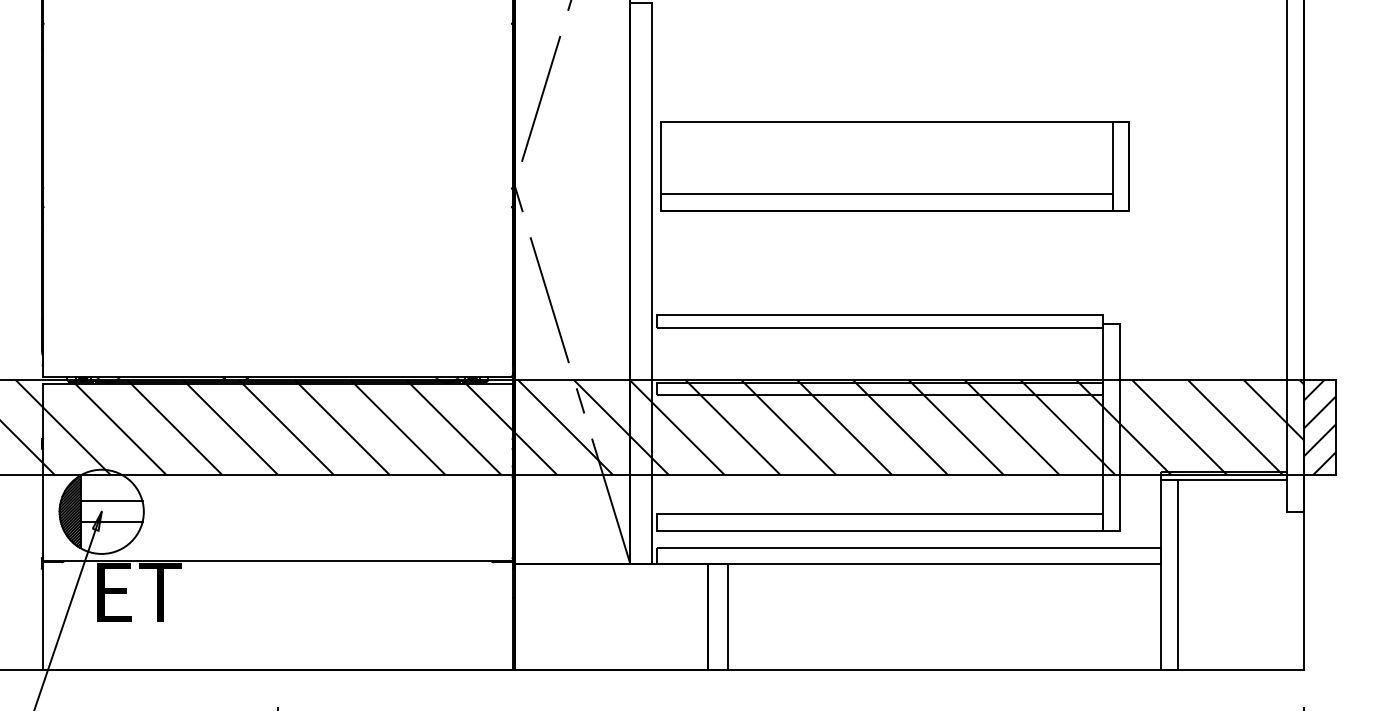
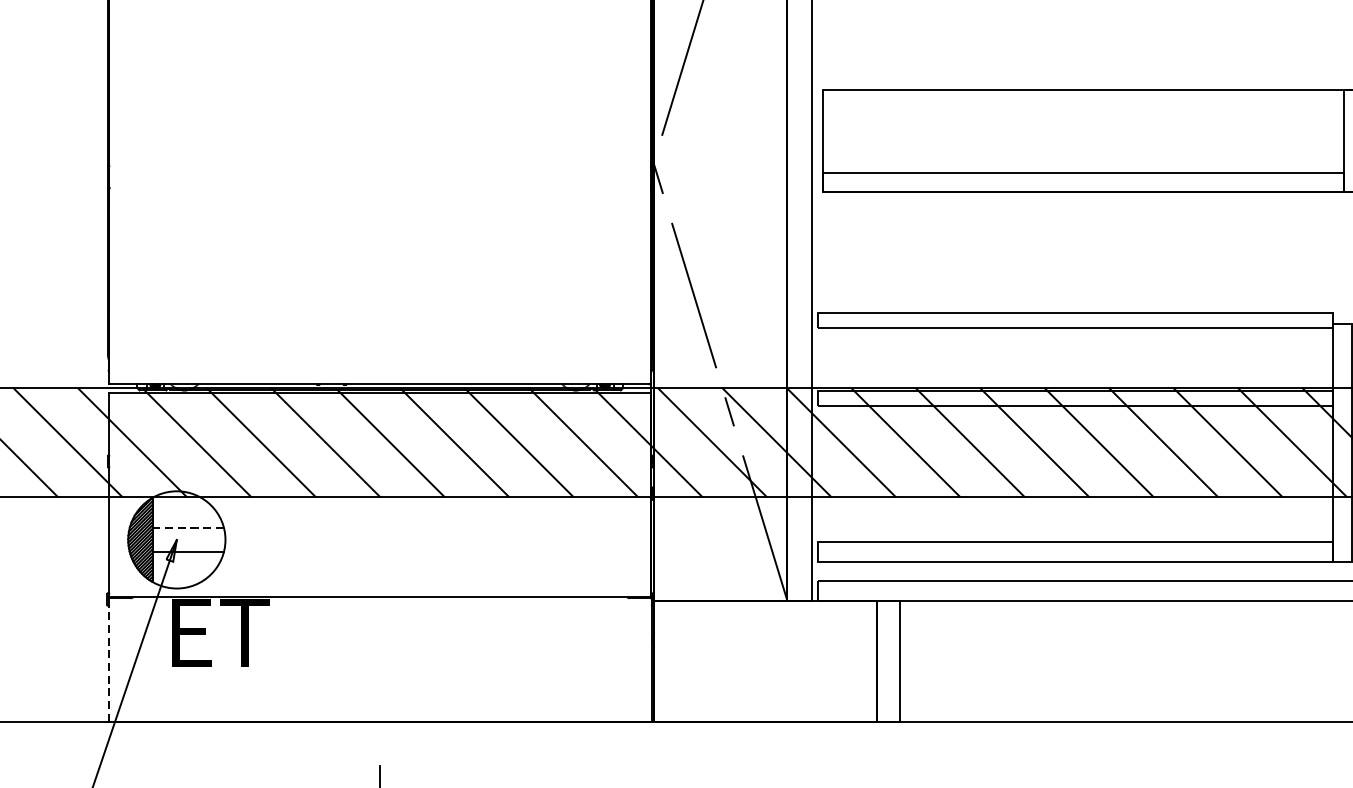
line: (111, 501) -> (188, 527), solid -> dashed
line: (42, 617) -> (108, 661), solid -> dashed

